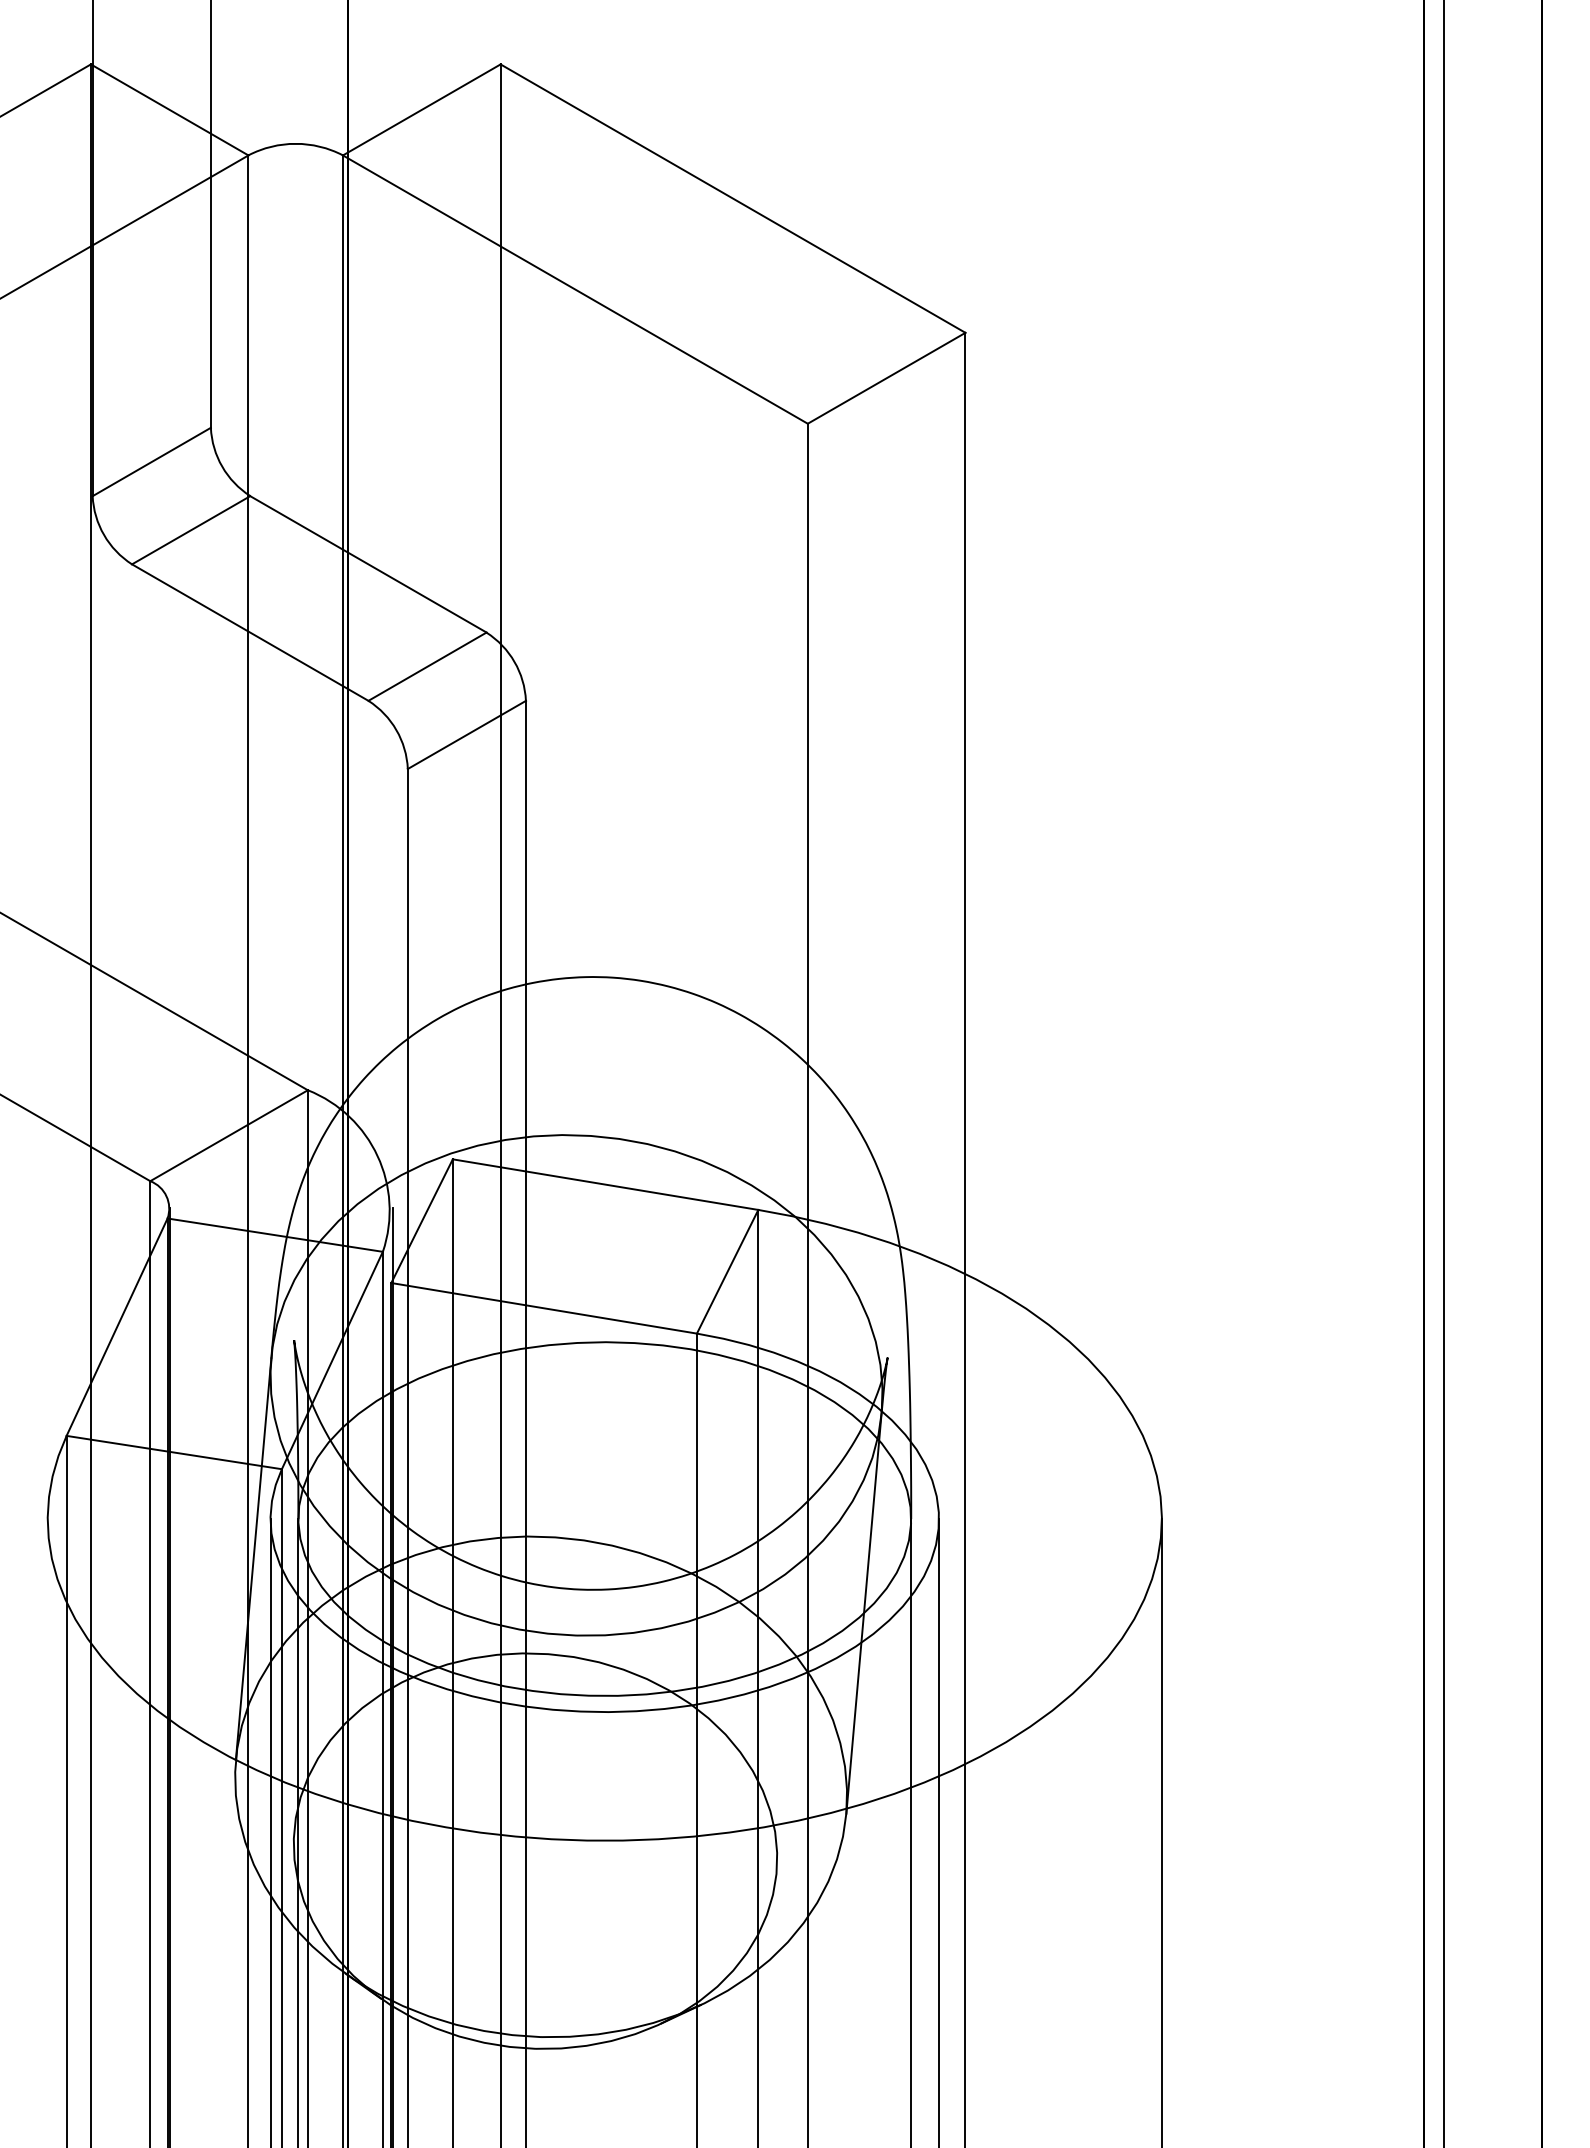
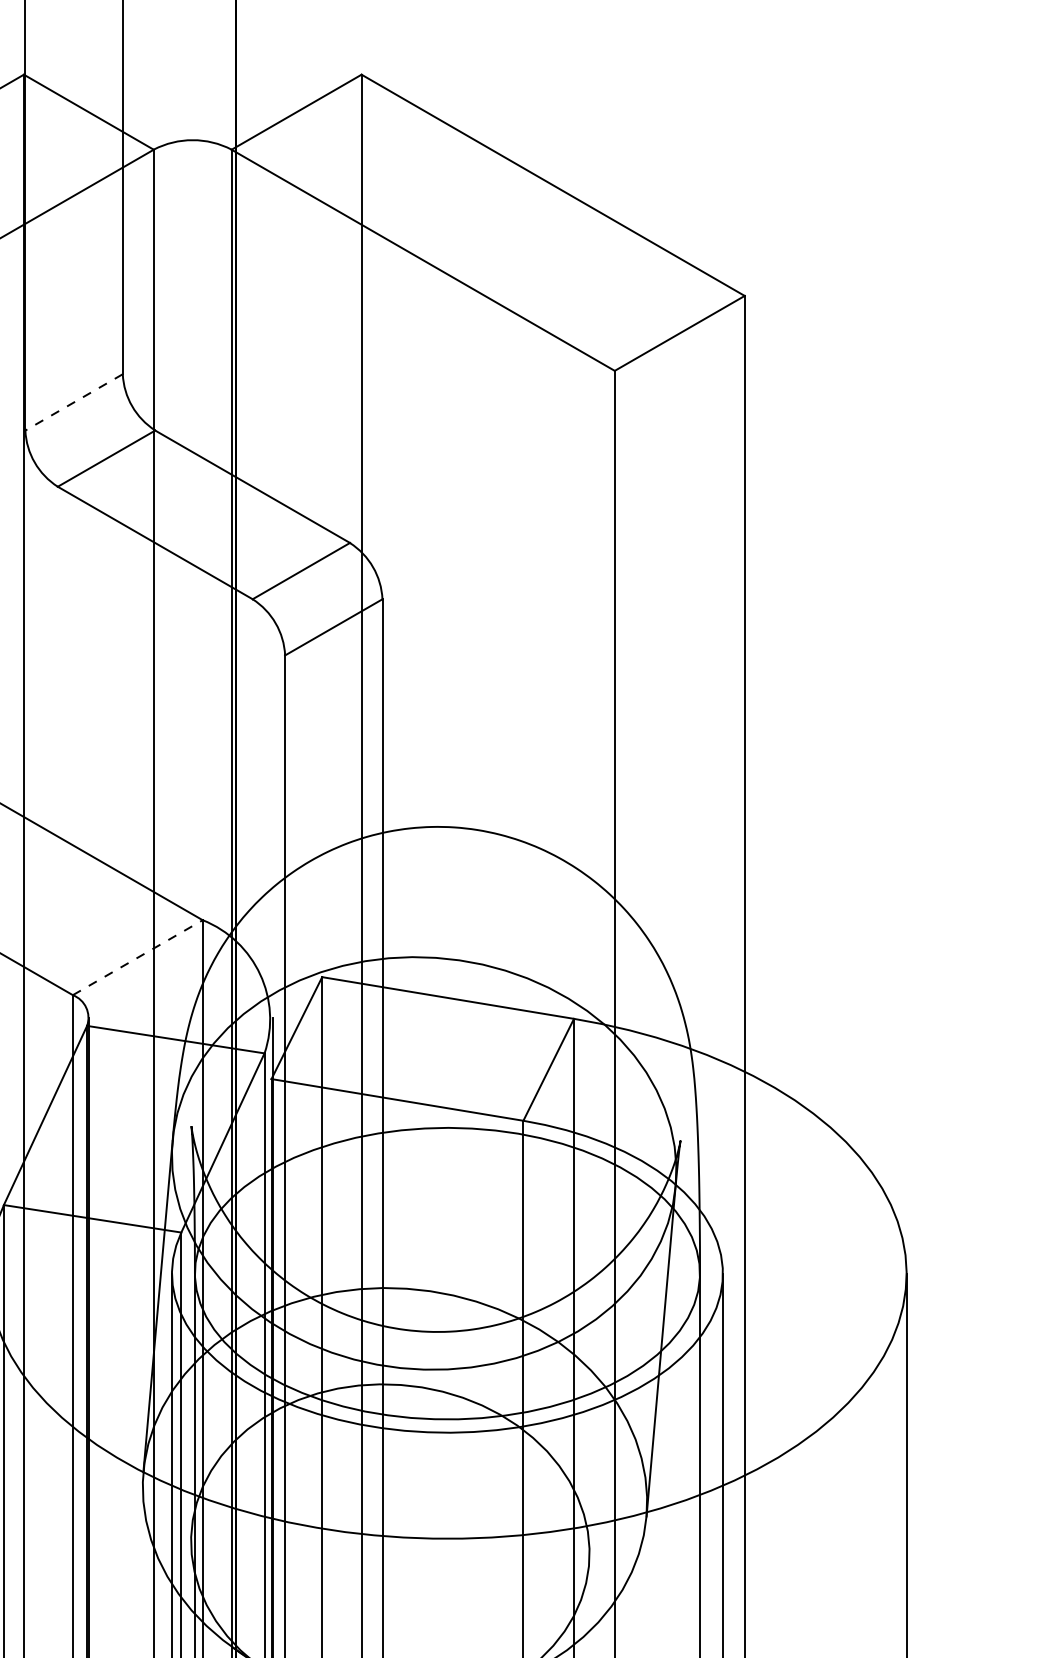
line: (151, 462) -> (73, 402), solid -> dashed
line: (229, 1135) -> (138, 957), solid -> dashed

